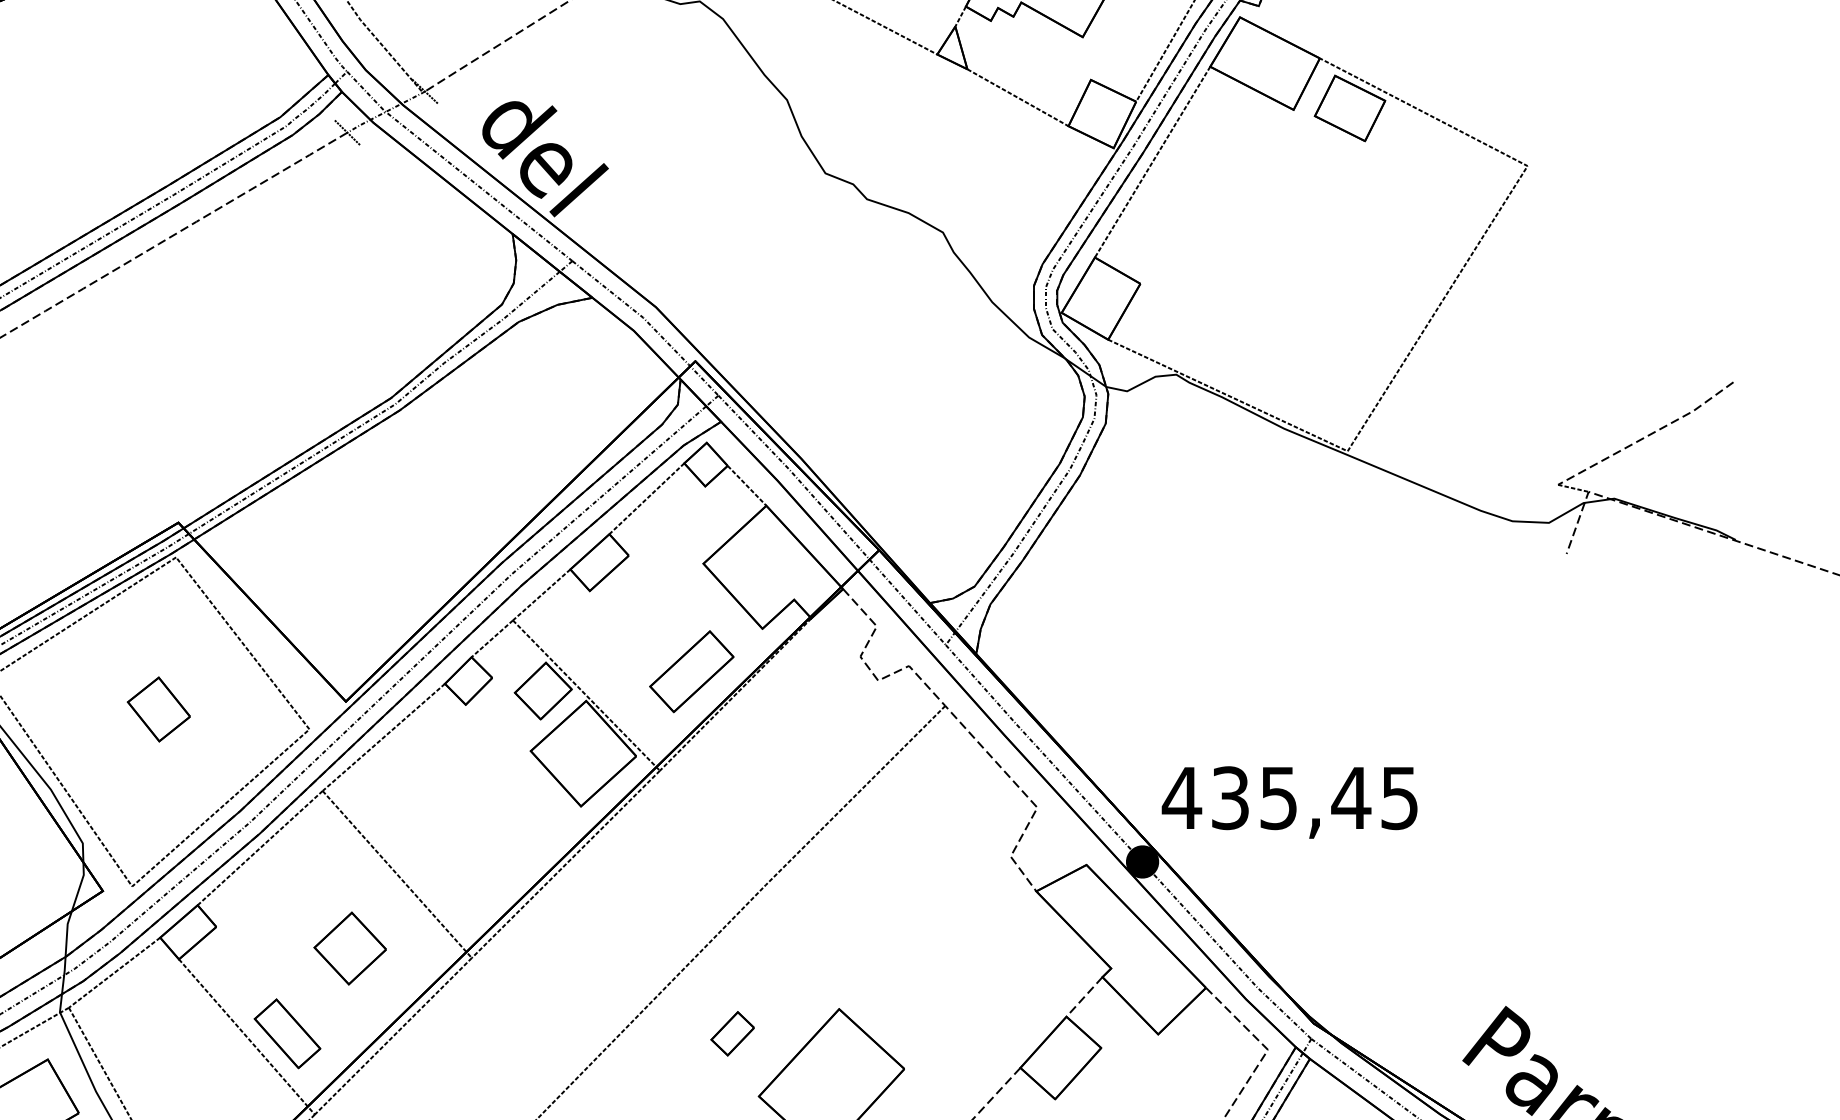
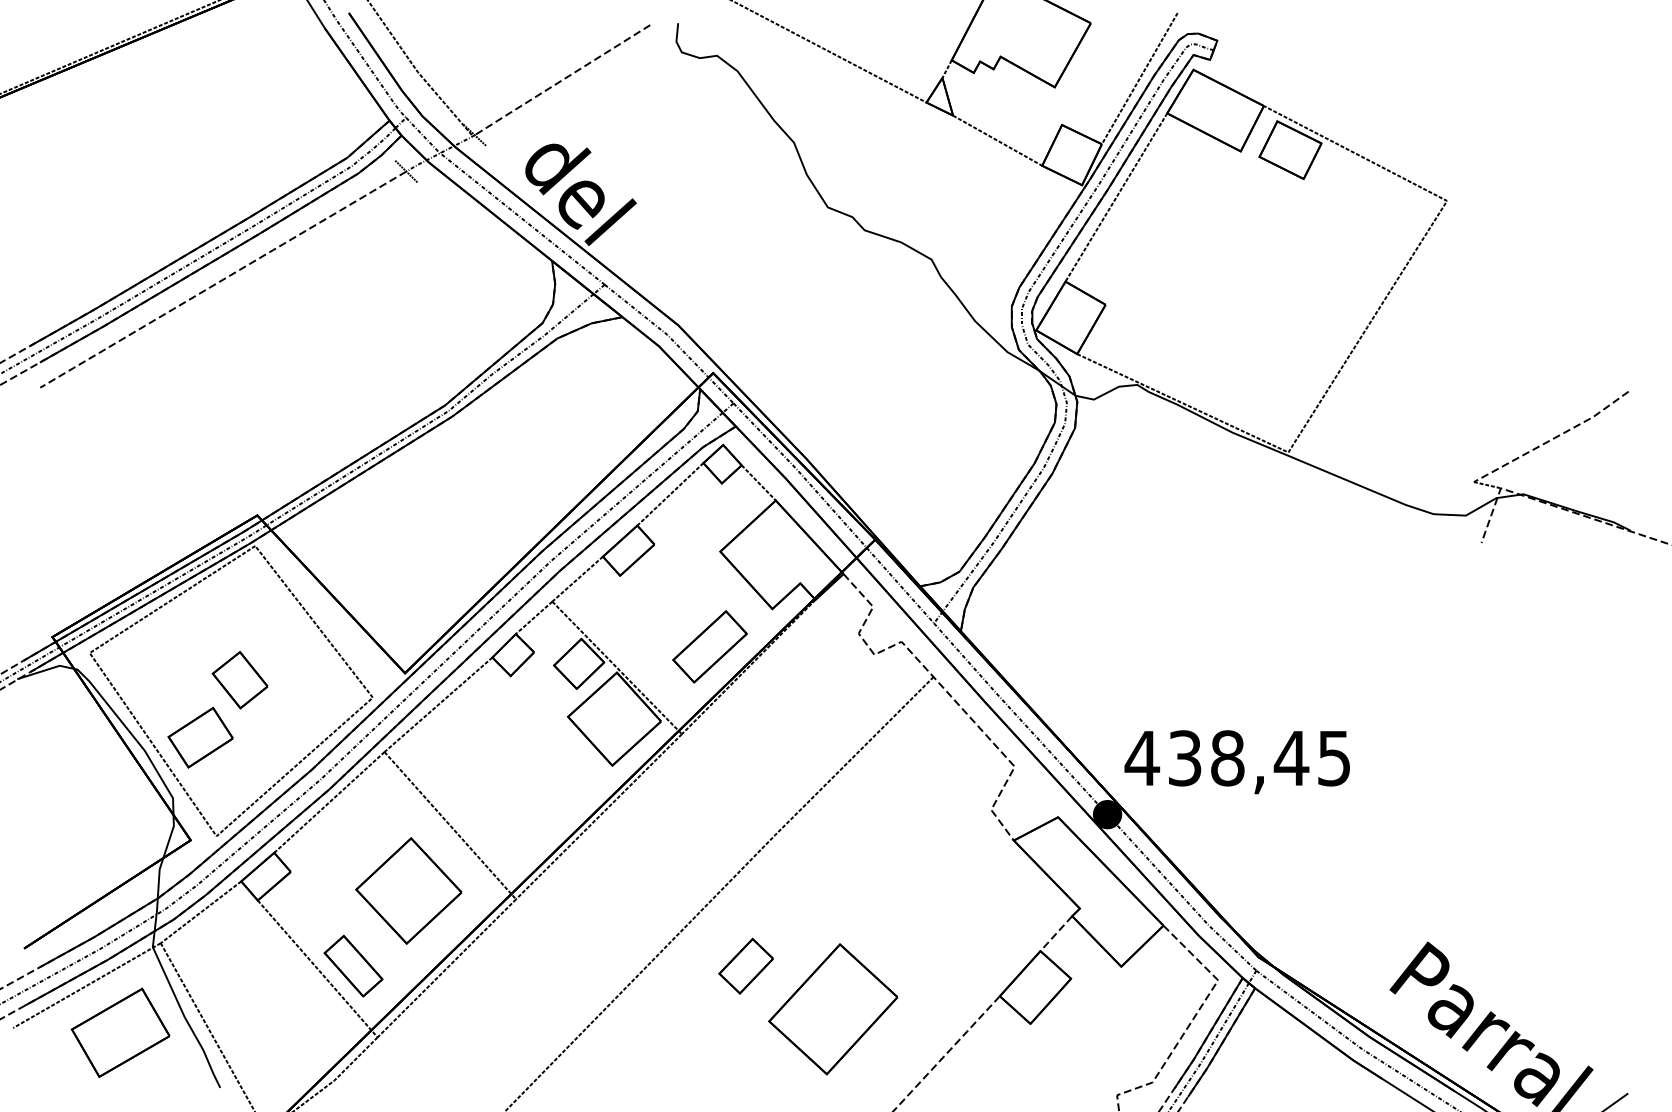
part: (113, 774) -> (200, 737), added
text: (1278, 798) -> (1227, 758), 435,45 -> 438,45
part: (349, 947) -> (408, 890), size x1.67
part: (732, 1033) -> (745, 965), size x1.43

